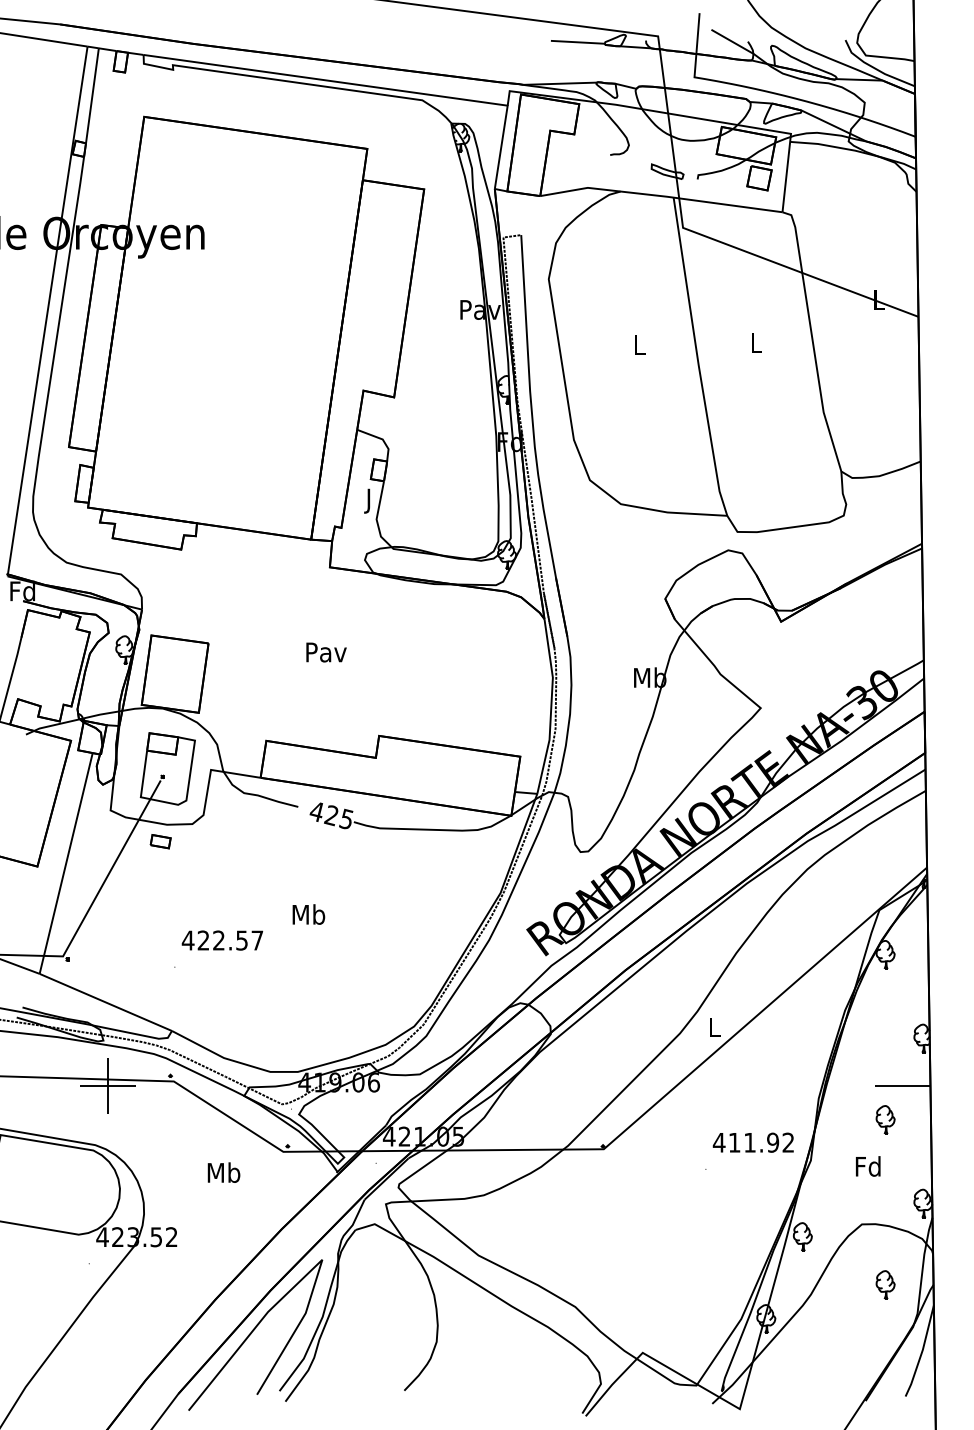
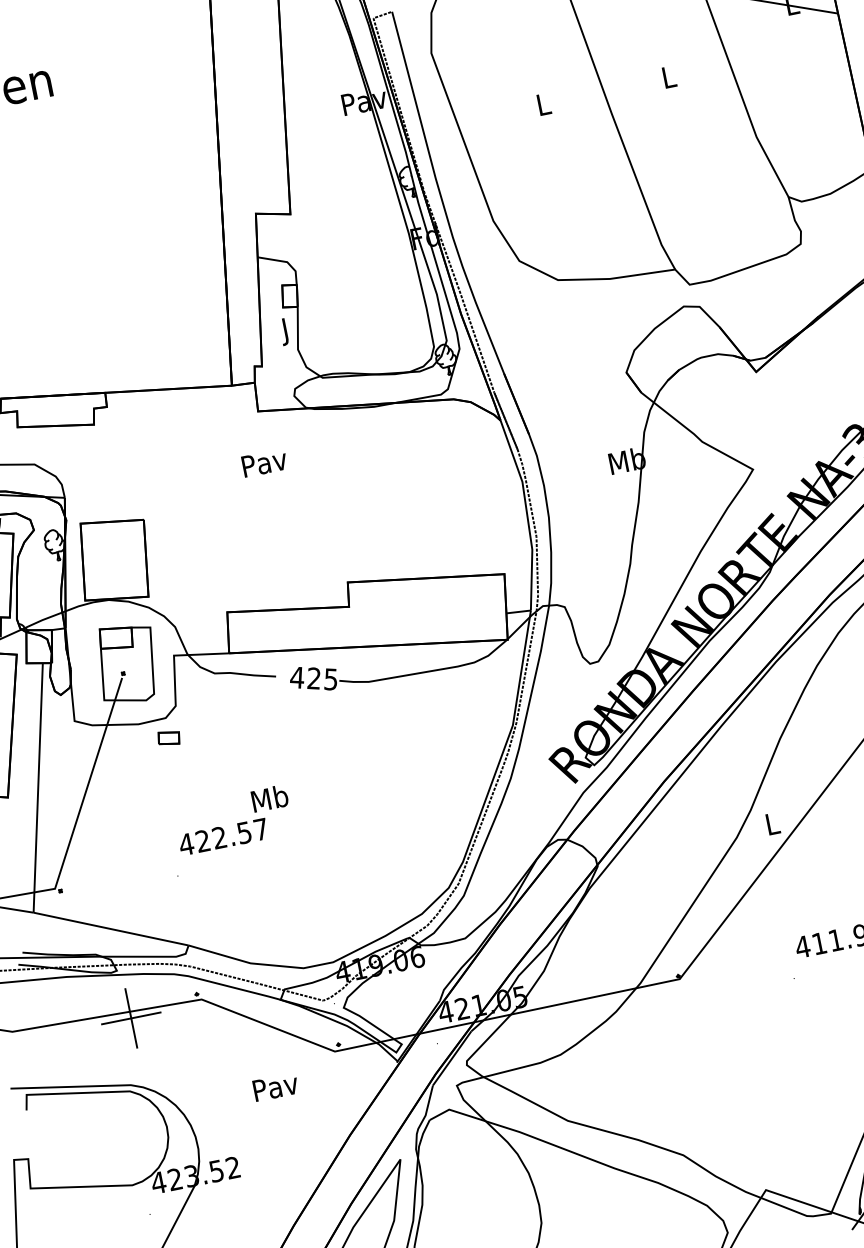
text: (326, 652) -> (264, 463), moved
part: (160, 841) -> (168, 738), moved
text: (308, 914) -> (269, 798), moved
text: (224, 1172) -> (276, 1086), Mb -> Pav

